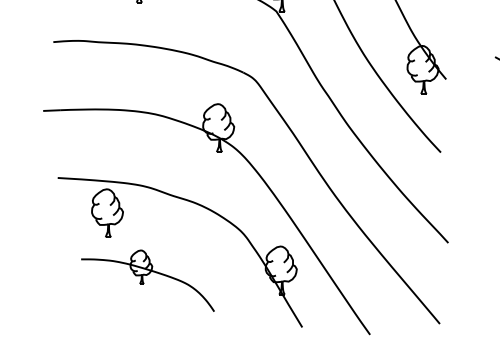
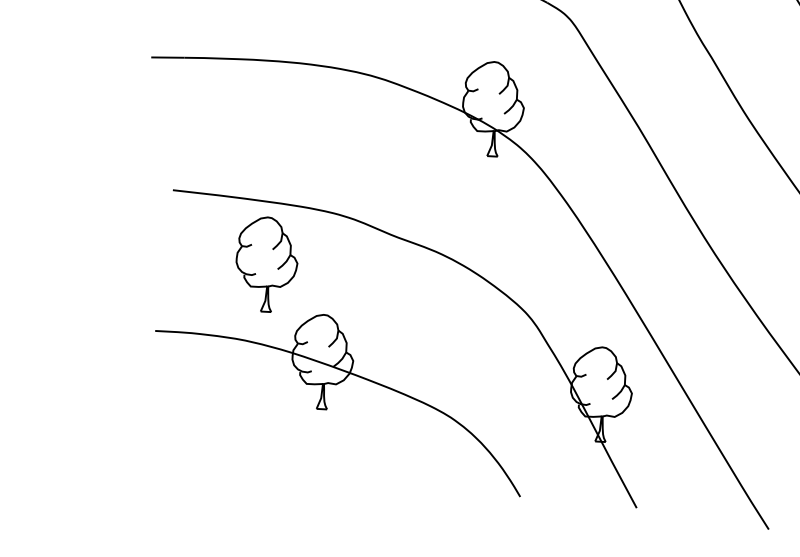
part: (147, 280) -> (338, 400), size x1.43

